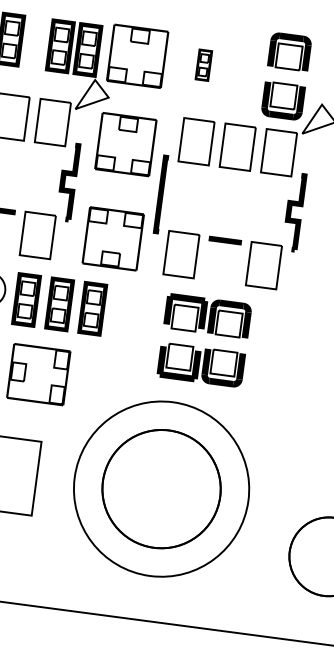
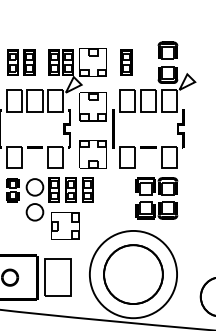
part: (204, 64) -> (126, 62), size x1.67
part: (203, 340) -> (156, 198), moved

